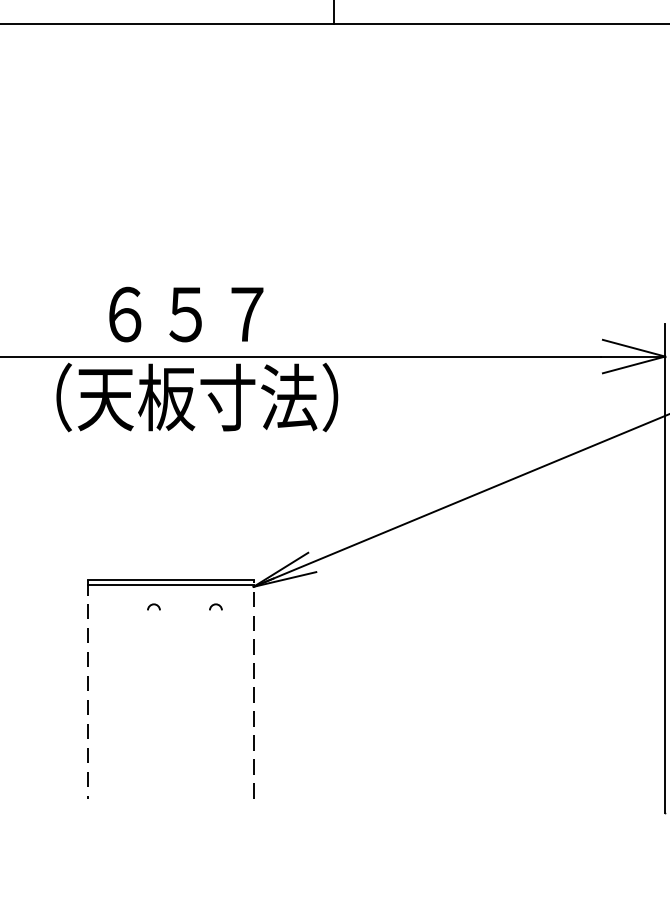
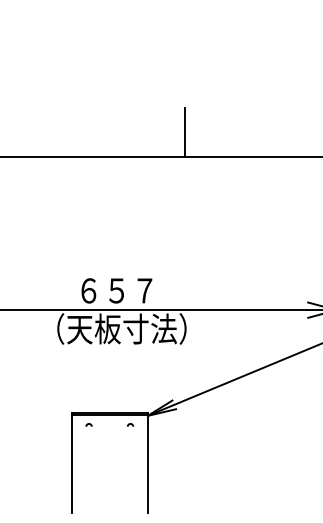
arc: (152, 605) -> (88, 424), moved
line: (252, 688) -> (147, 462), dashed -> solid
line: (87, 690) -> (71, 463), dashed -> solid

